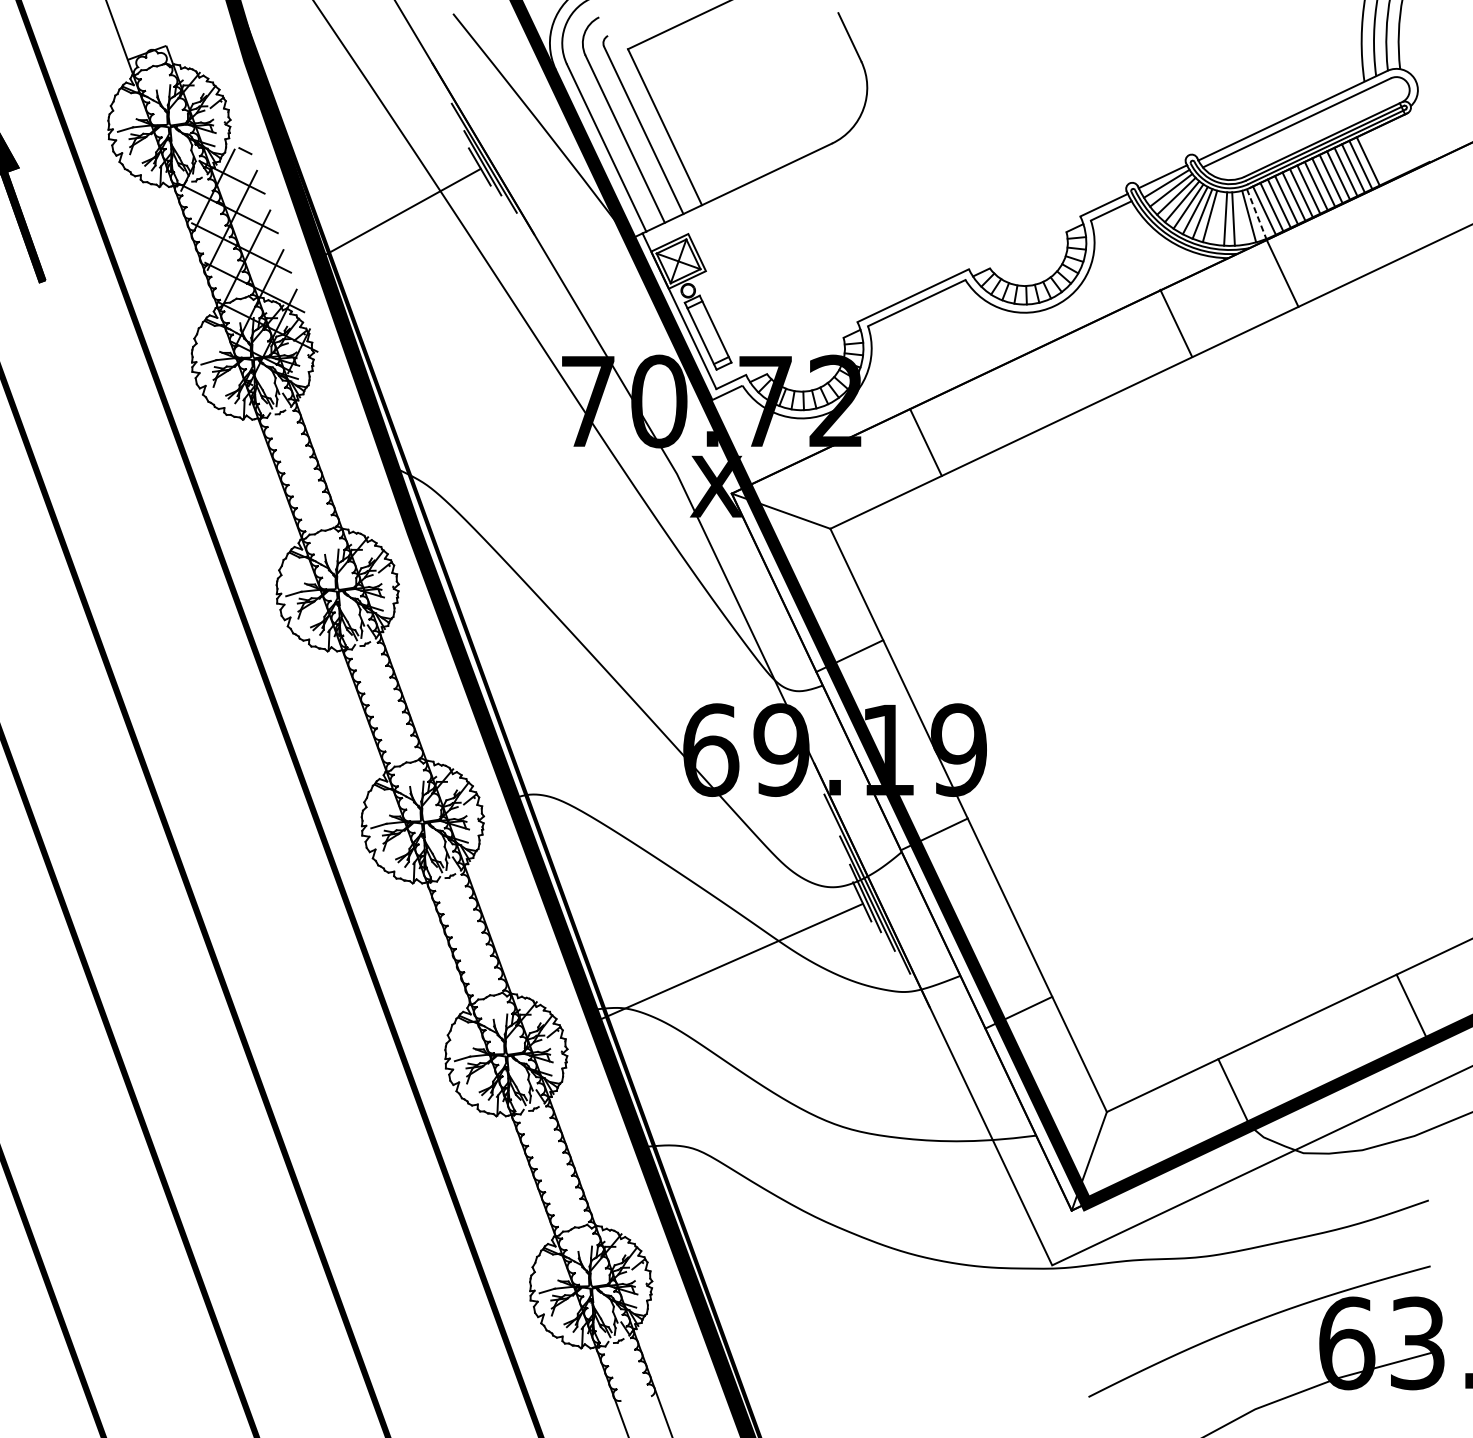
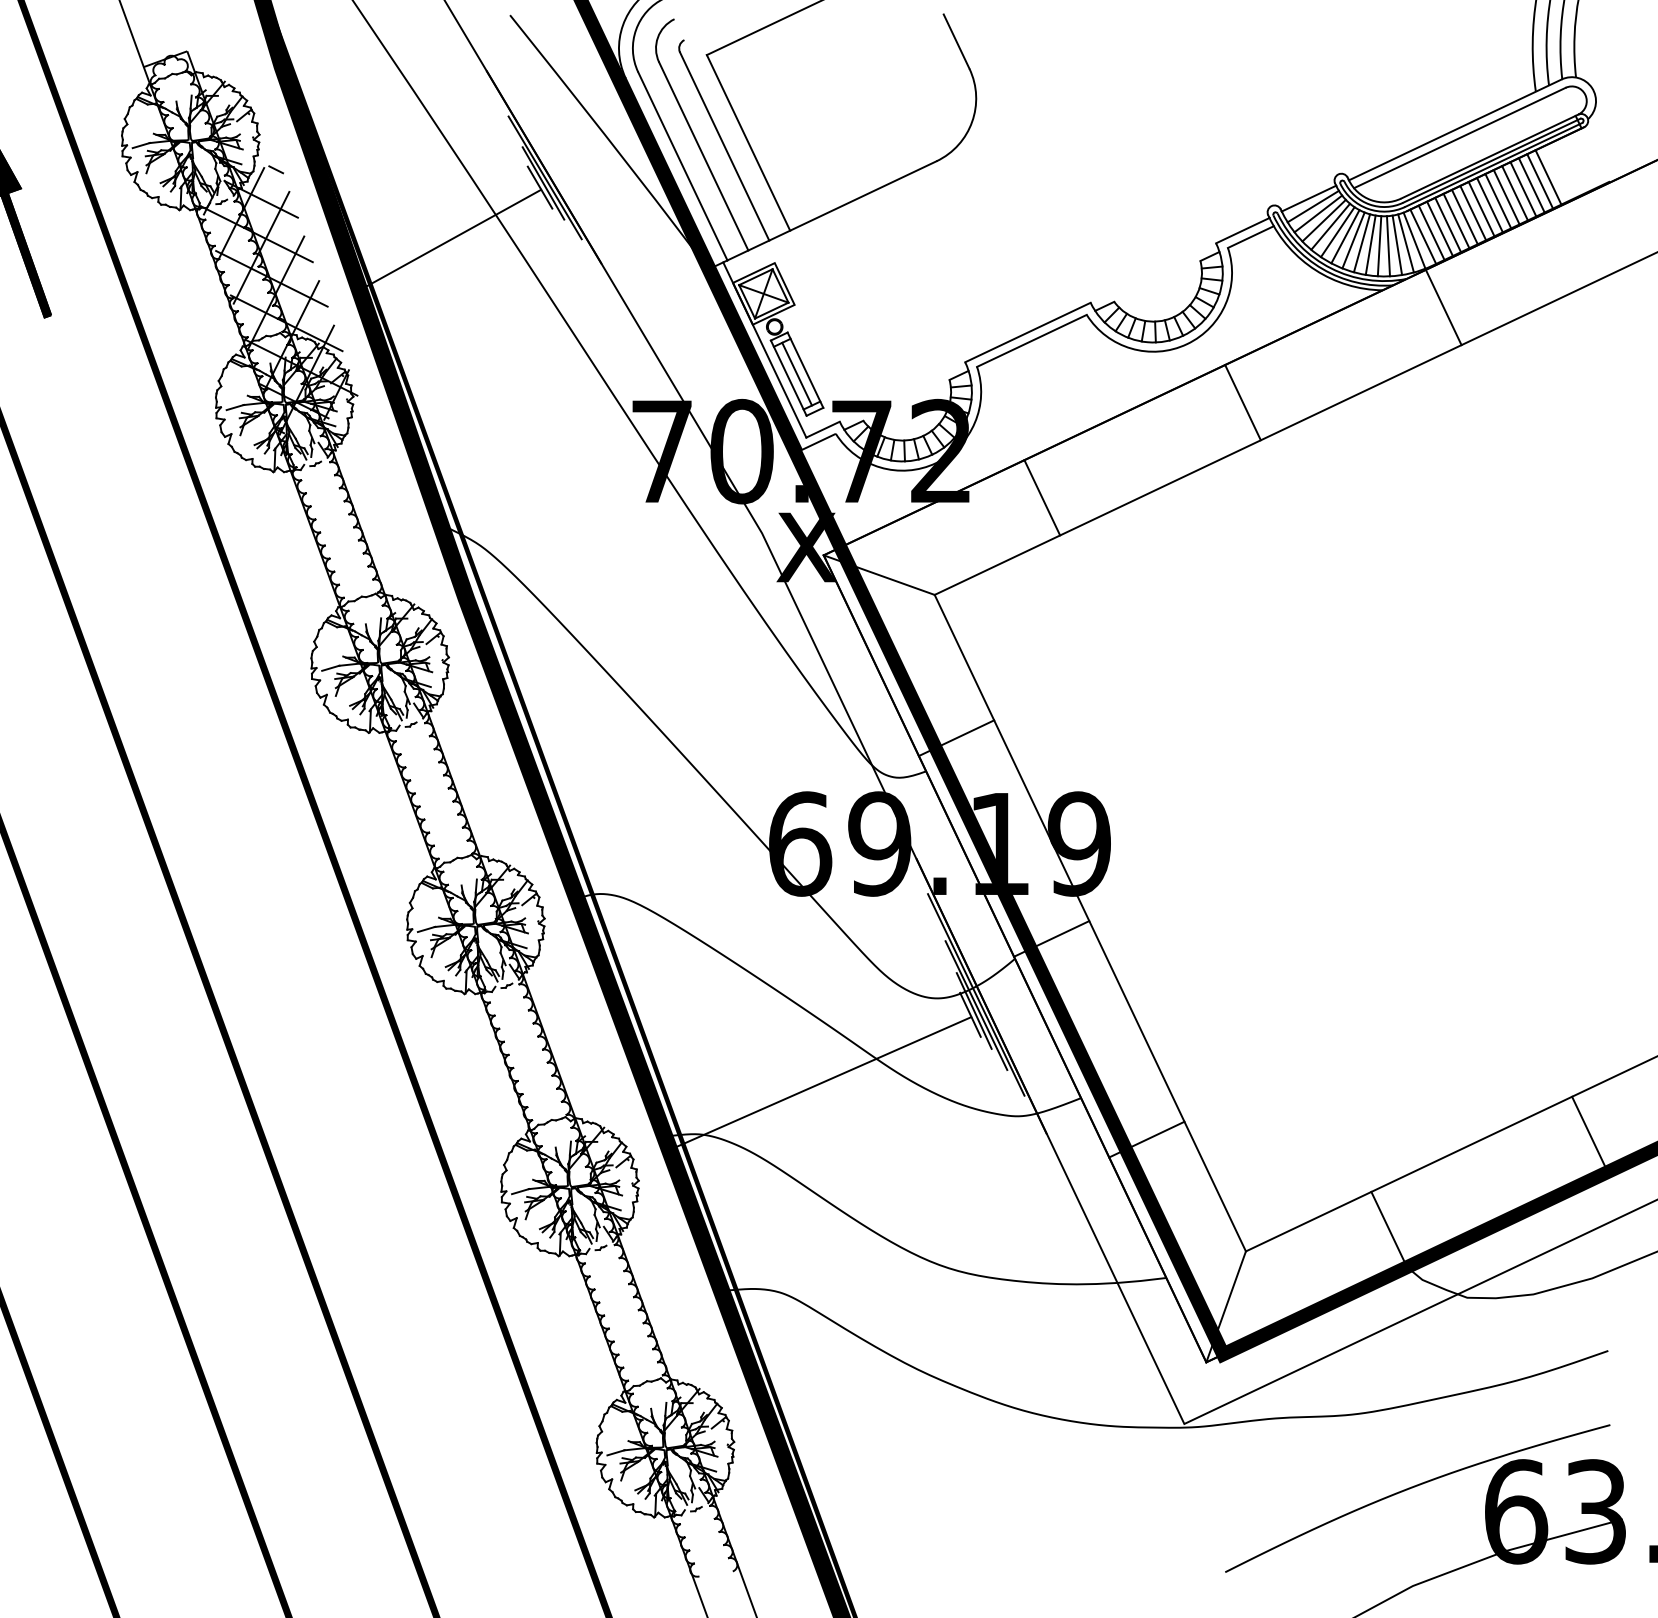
line: (1375, 157) -> (1548, 177), added
line: (1256, 214) -> (1414, 241), dashed -> solid
line: (1217, 217) -> (1370, 244), added
line: (1241, 218) -> (1397, 245), added
line: (1175, 323) -> (1242, 402), moved
line: (707, 332) -> (796, 373), added

